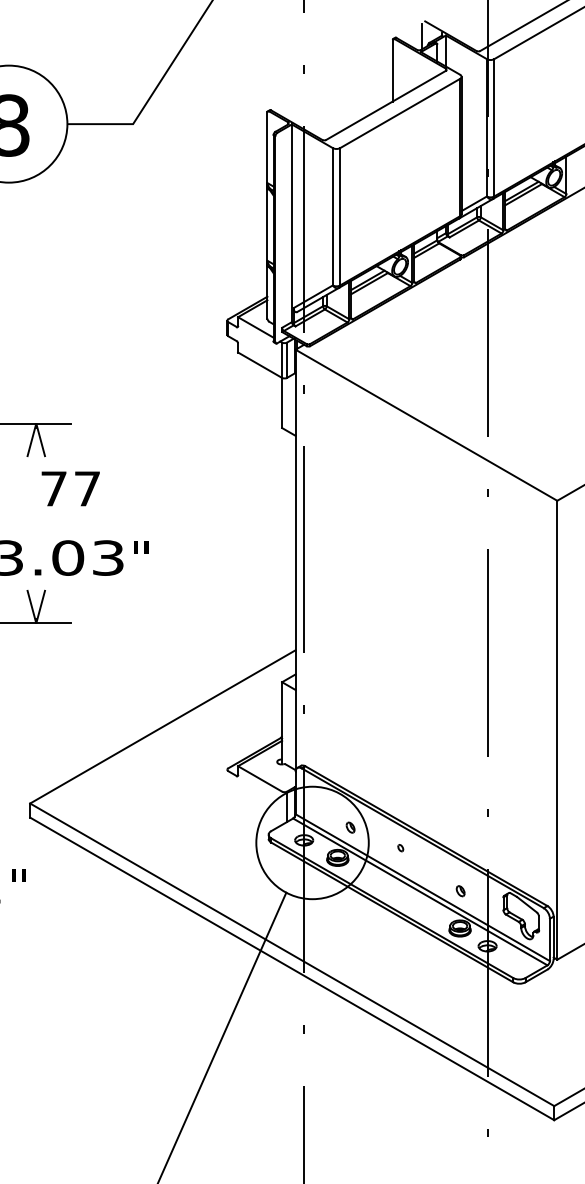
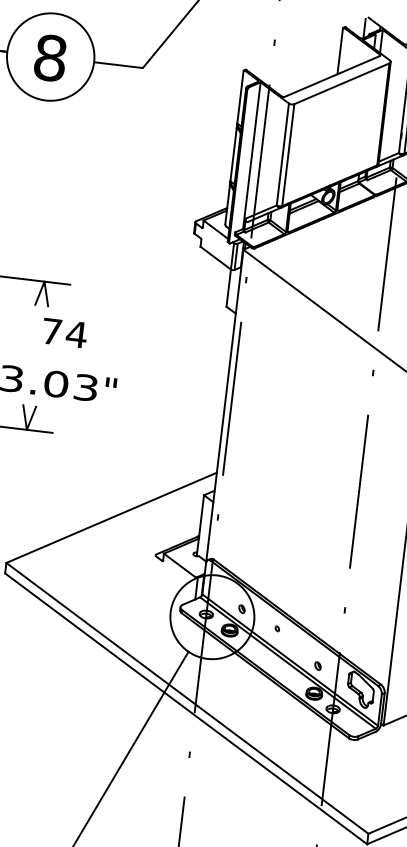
text: (87, 488) -> (76, 334), 77 -> 74

